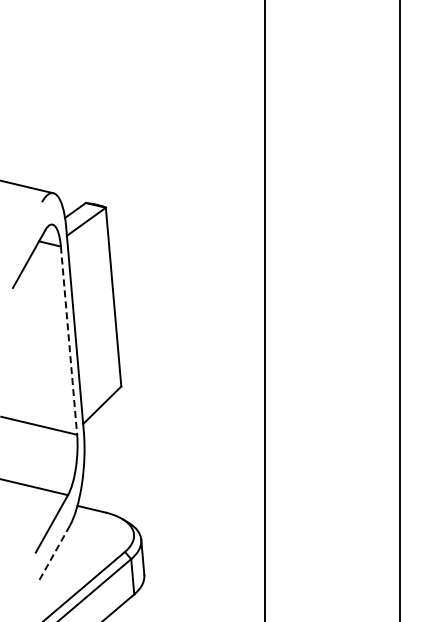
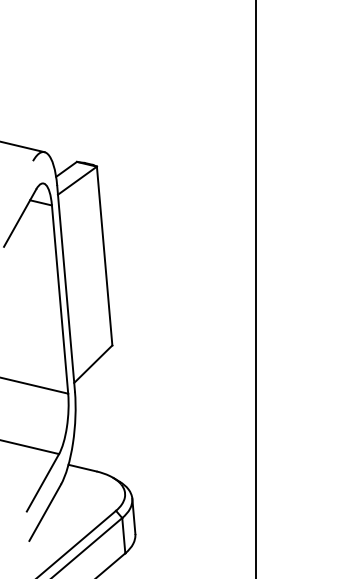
line: (69, 341) -> (60, 300), dashed -> solid
line: (53, 554) -> (44, 513), dashed -> solid

